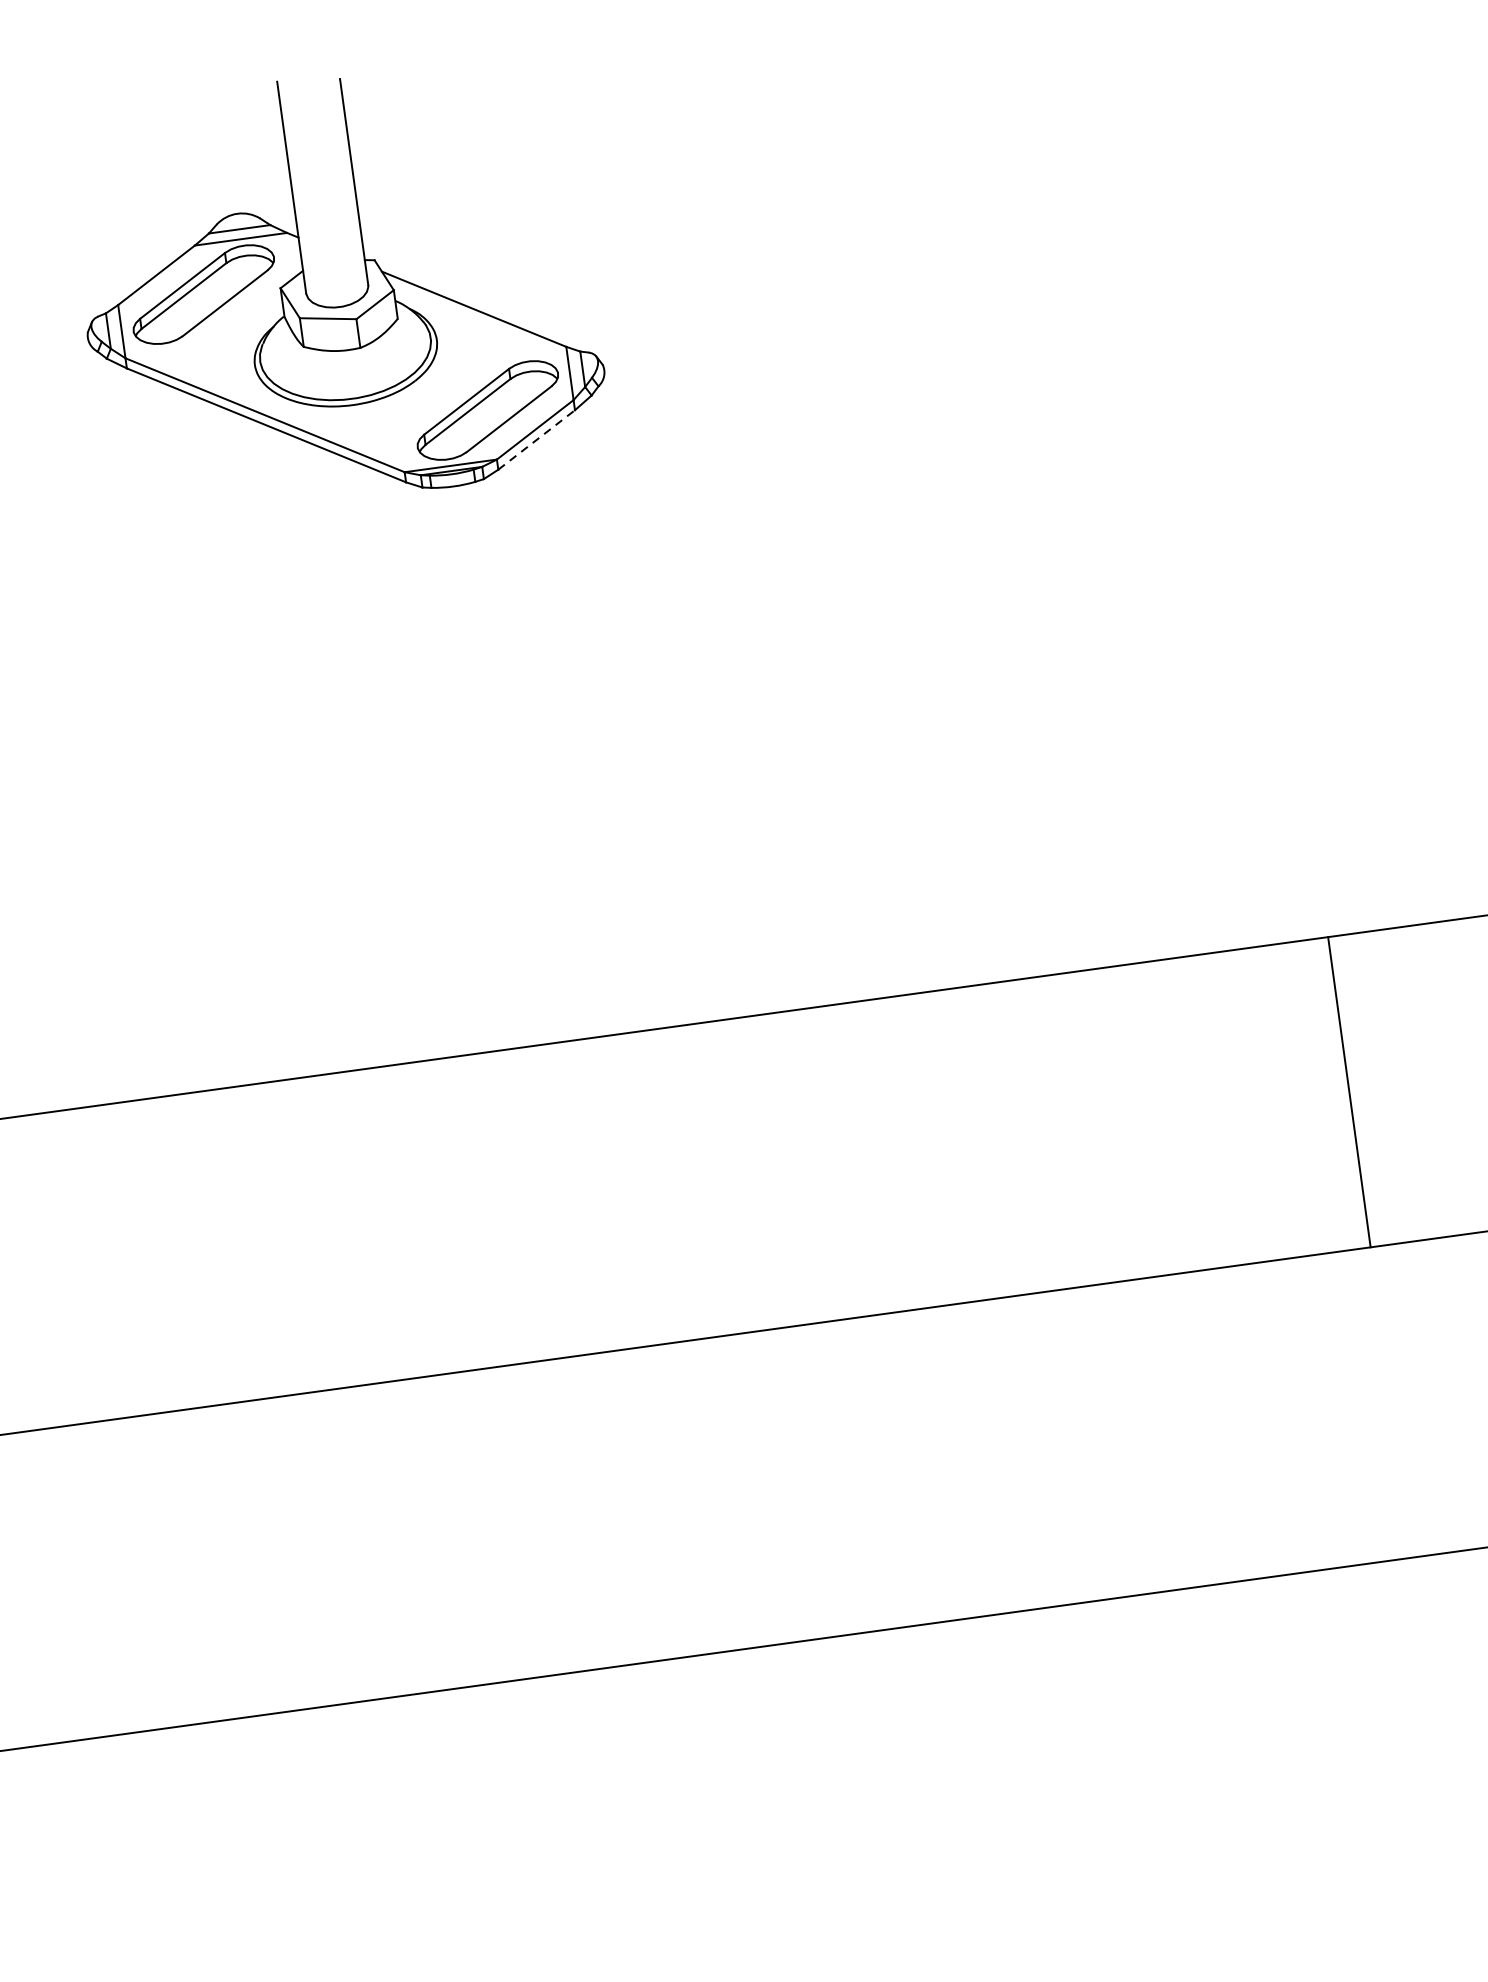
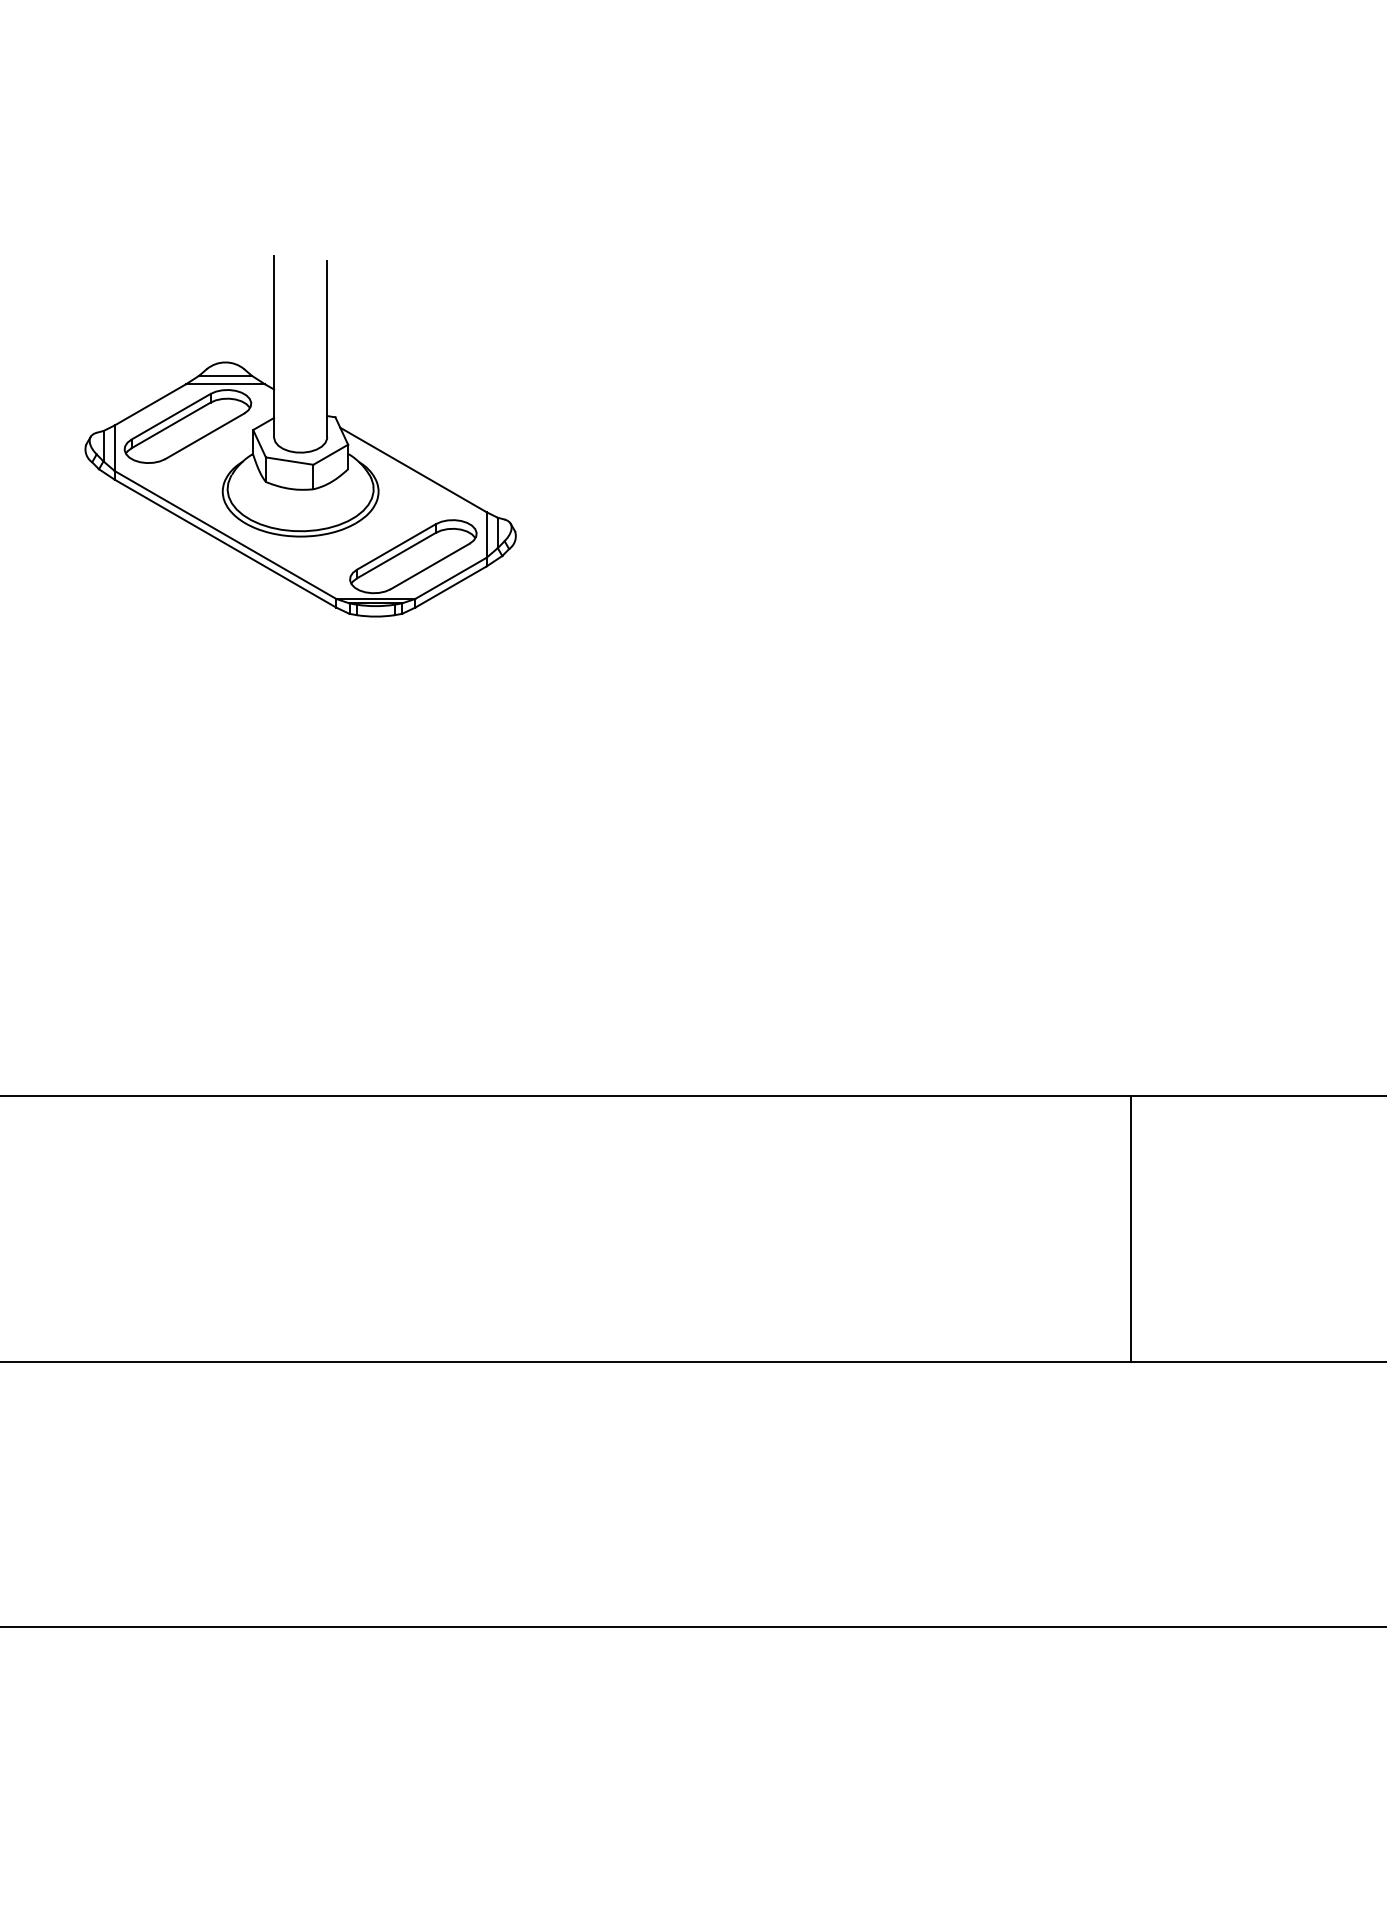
line: (537, 439) -> (451, 586), dashed -> solid
line: (1349, 1091) -> (1131, 1228), moved

